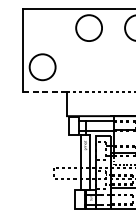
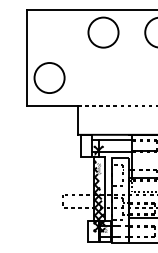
line: (45, 91) -> (52, 106), dashed -> solid
hatch: (85, 163) -> (99, 189), added

